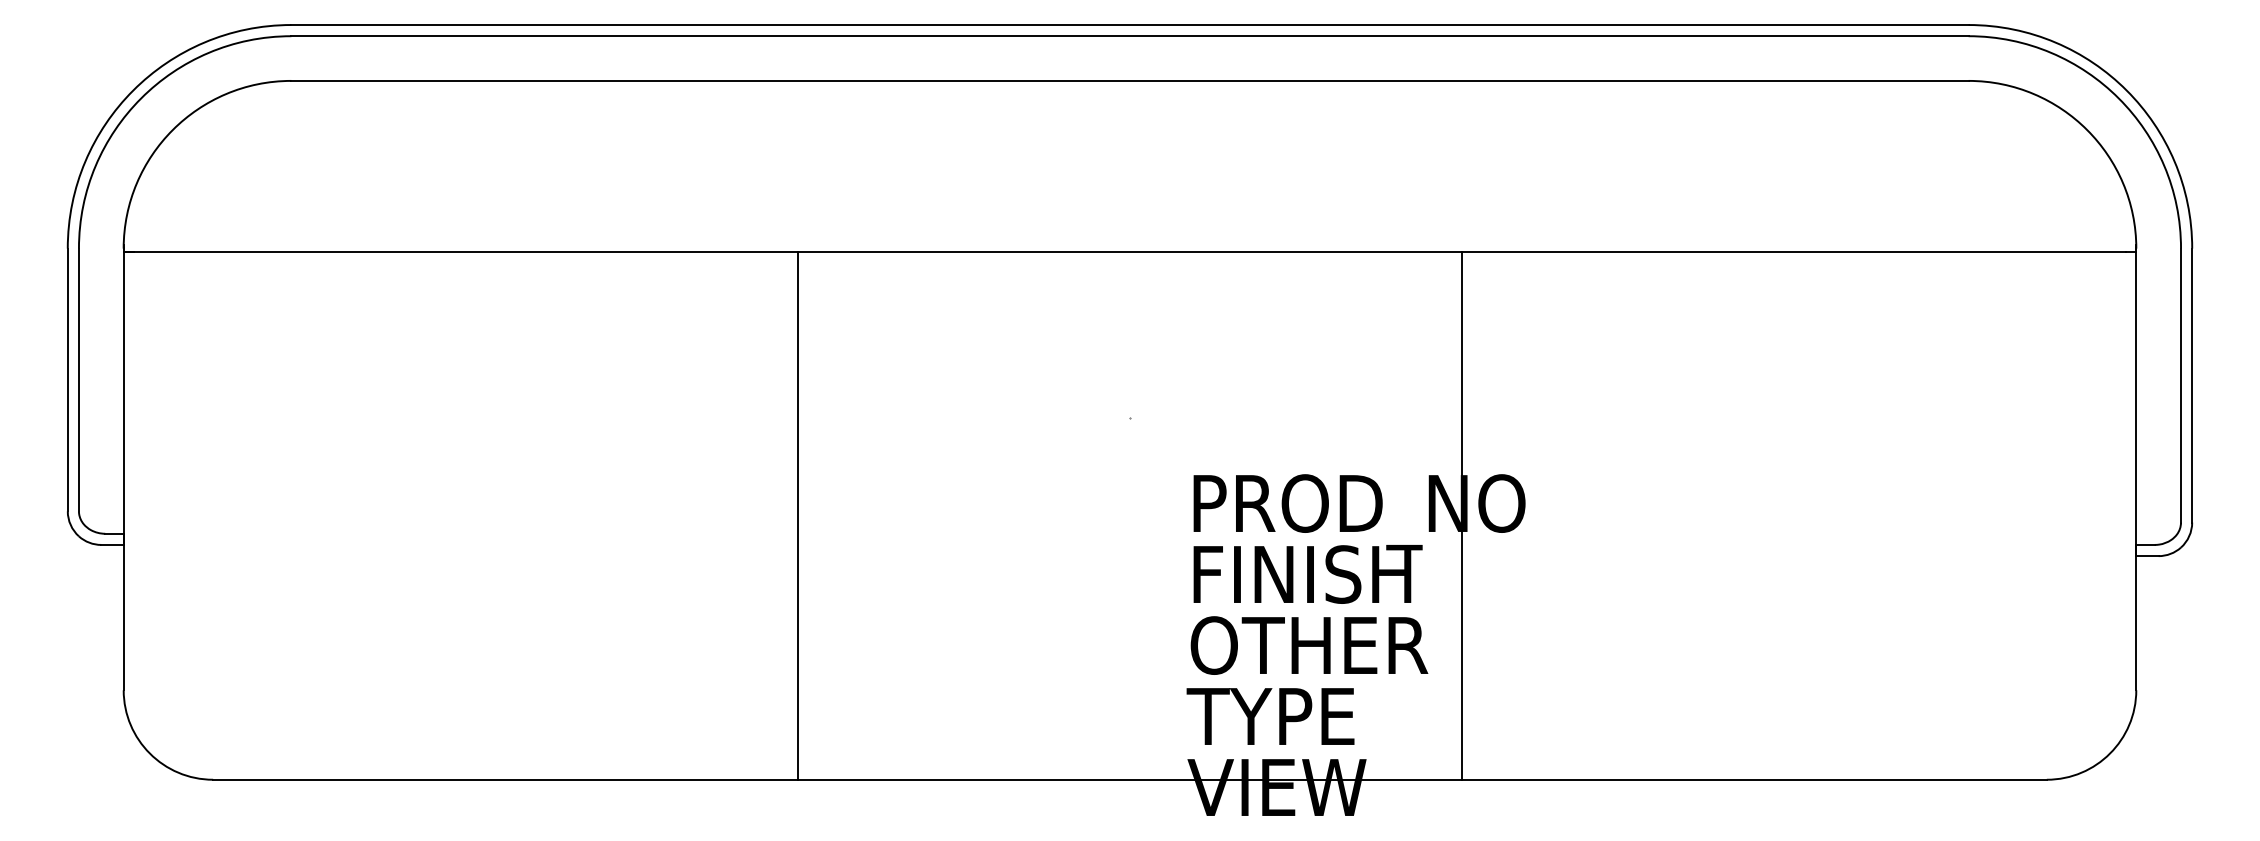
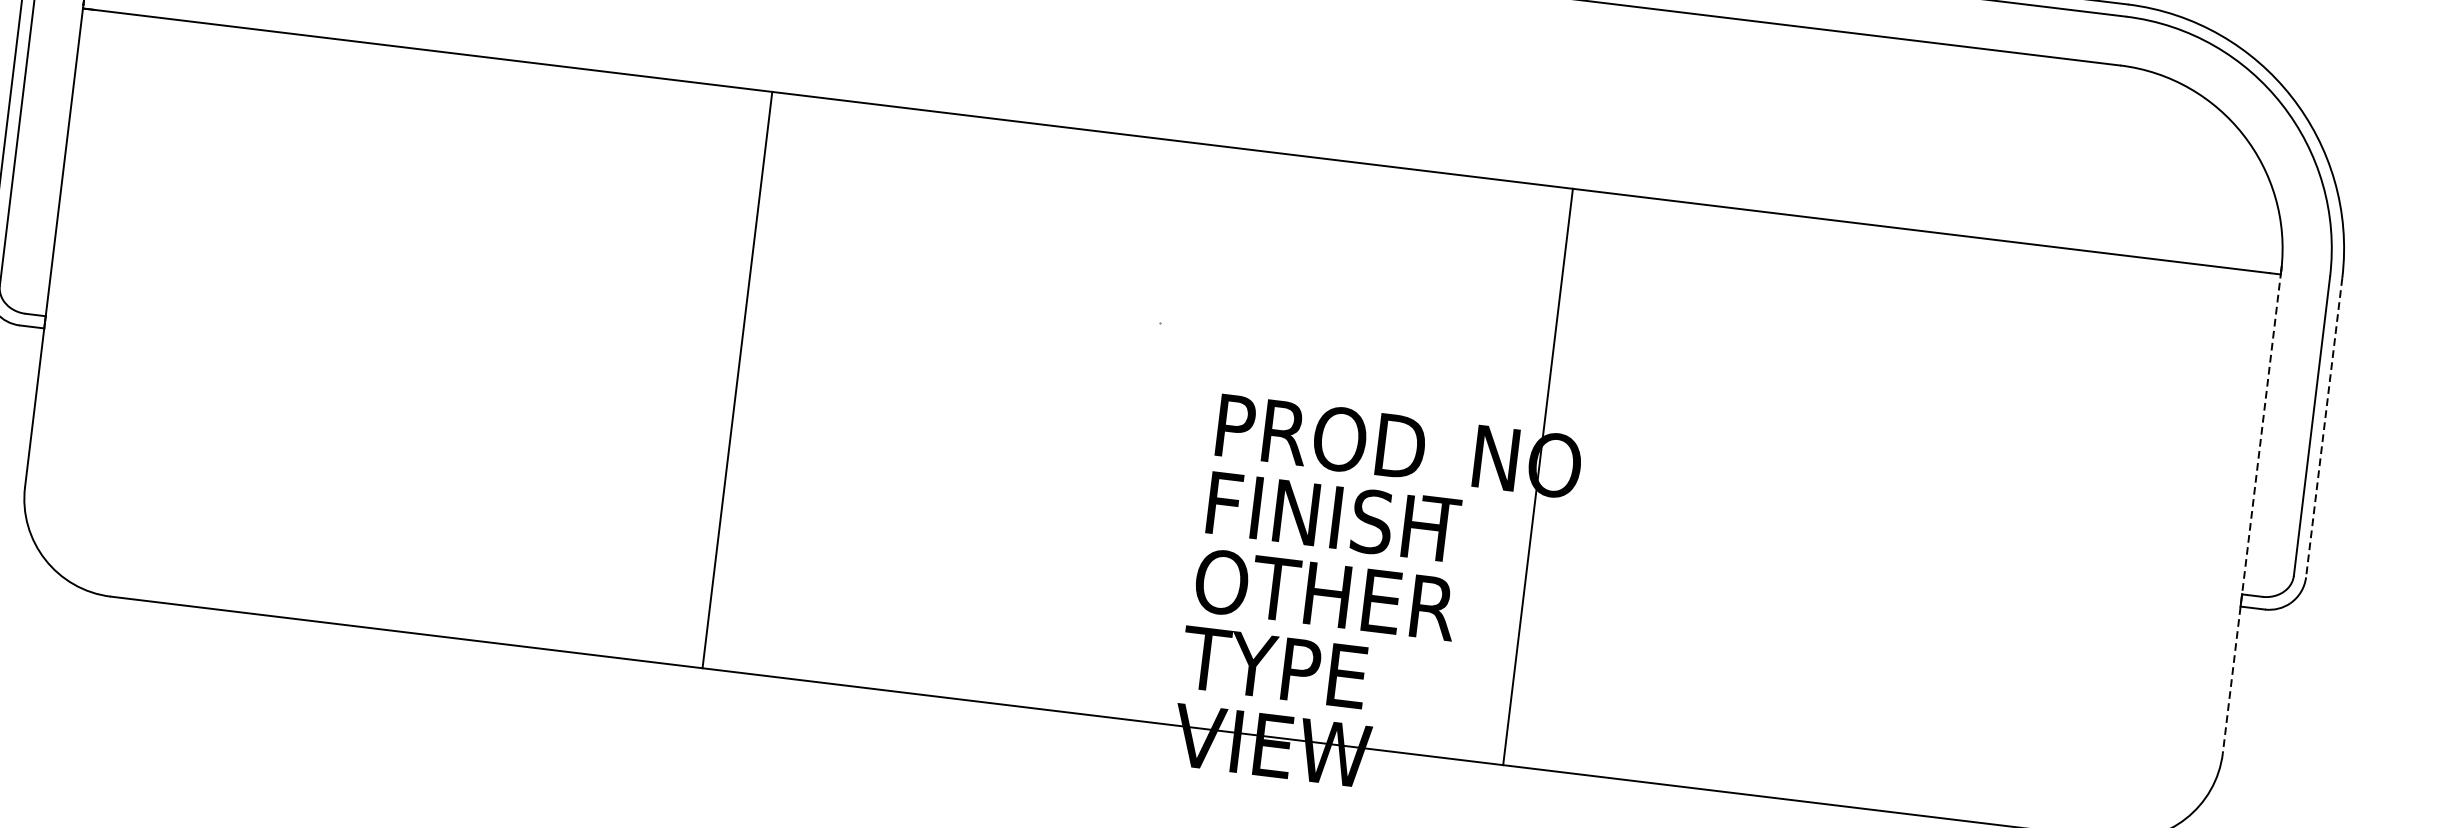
line: (2192, 385) -> (2324, 427), solid -> dashed
line: (2136, 469) -> (2252, 512), solid -> dashed
line: (797, 515) -> (737, 379), moved
line: (1462, 515) -> (1538, 476), moved

